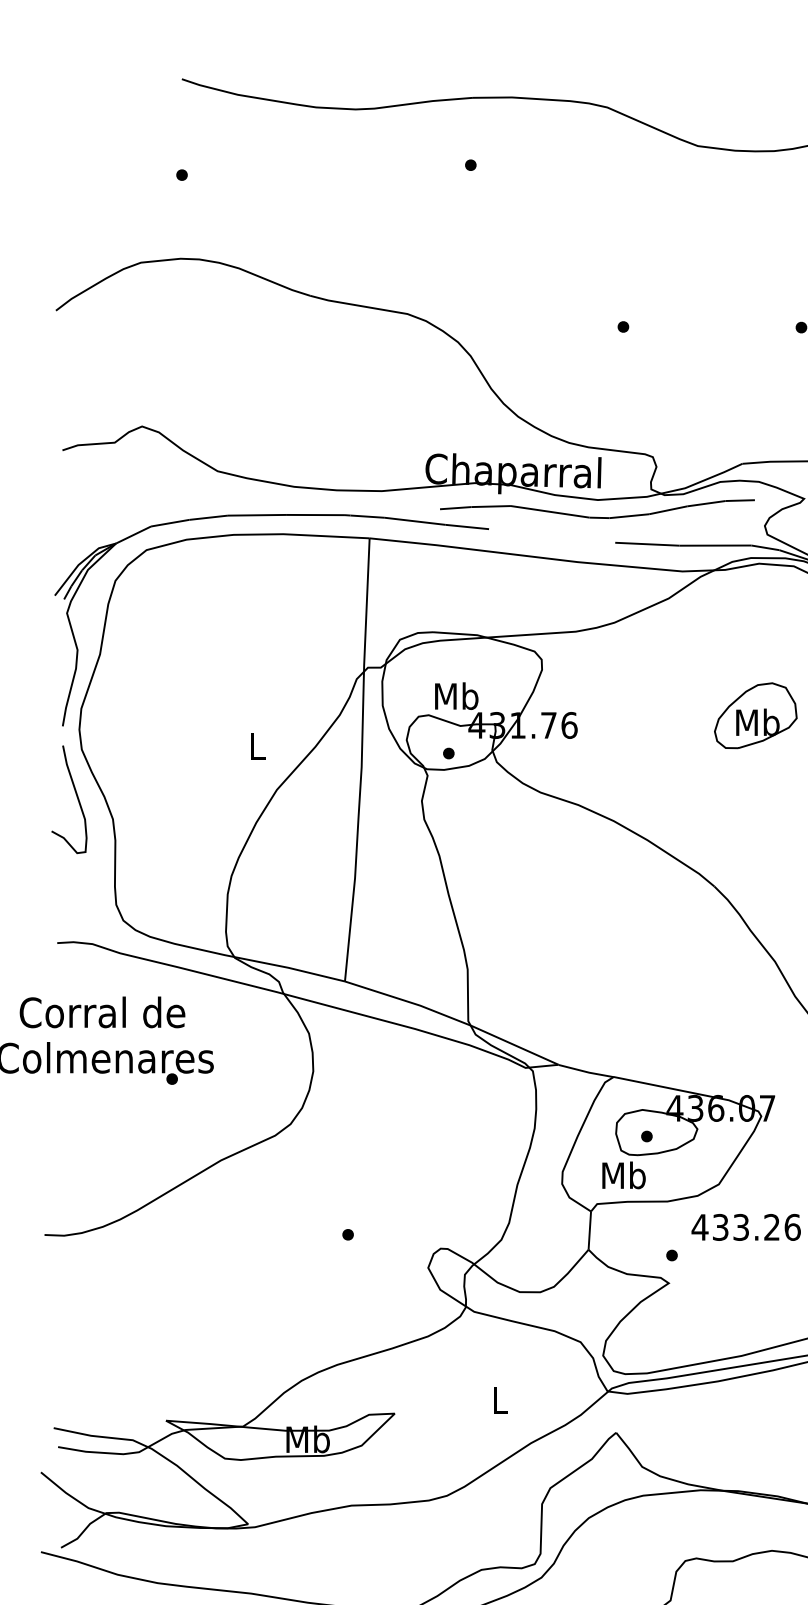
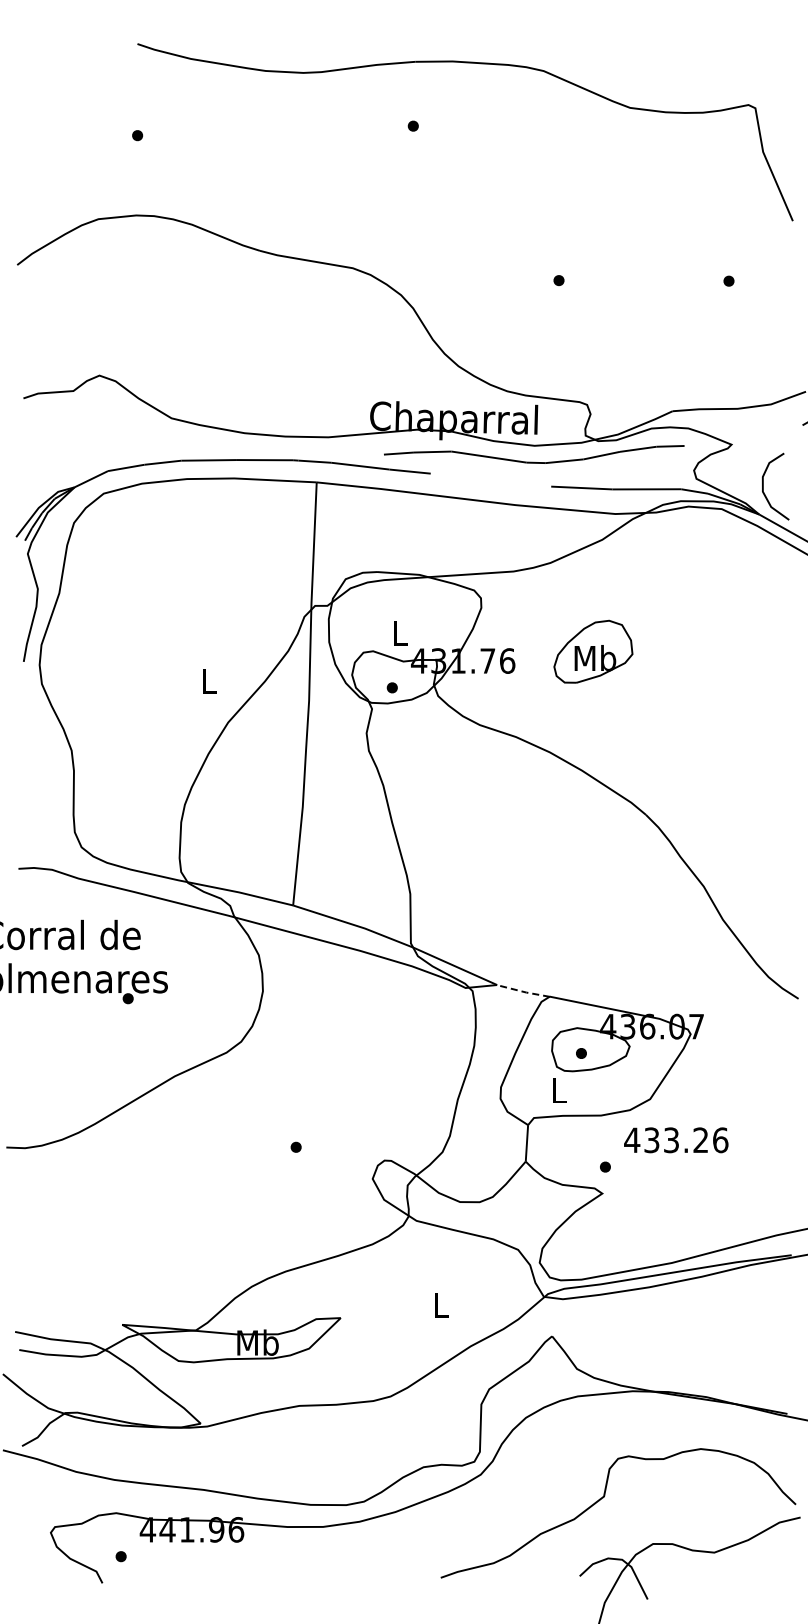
text: (456, 695) -> (399, 632), Mb -> L
part: (755, 715) -> (593, 651), moved
curve: (76, 796) -> (36, 728), removed
line: (586, 1071) -> (523, 991), solid -> dashed
text: (623, 1175) -> (559, 1090), Mb -> L

